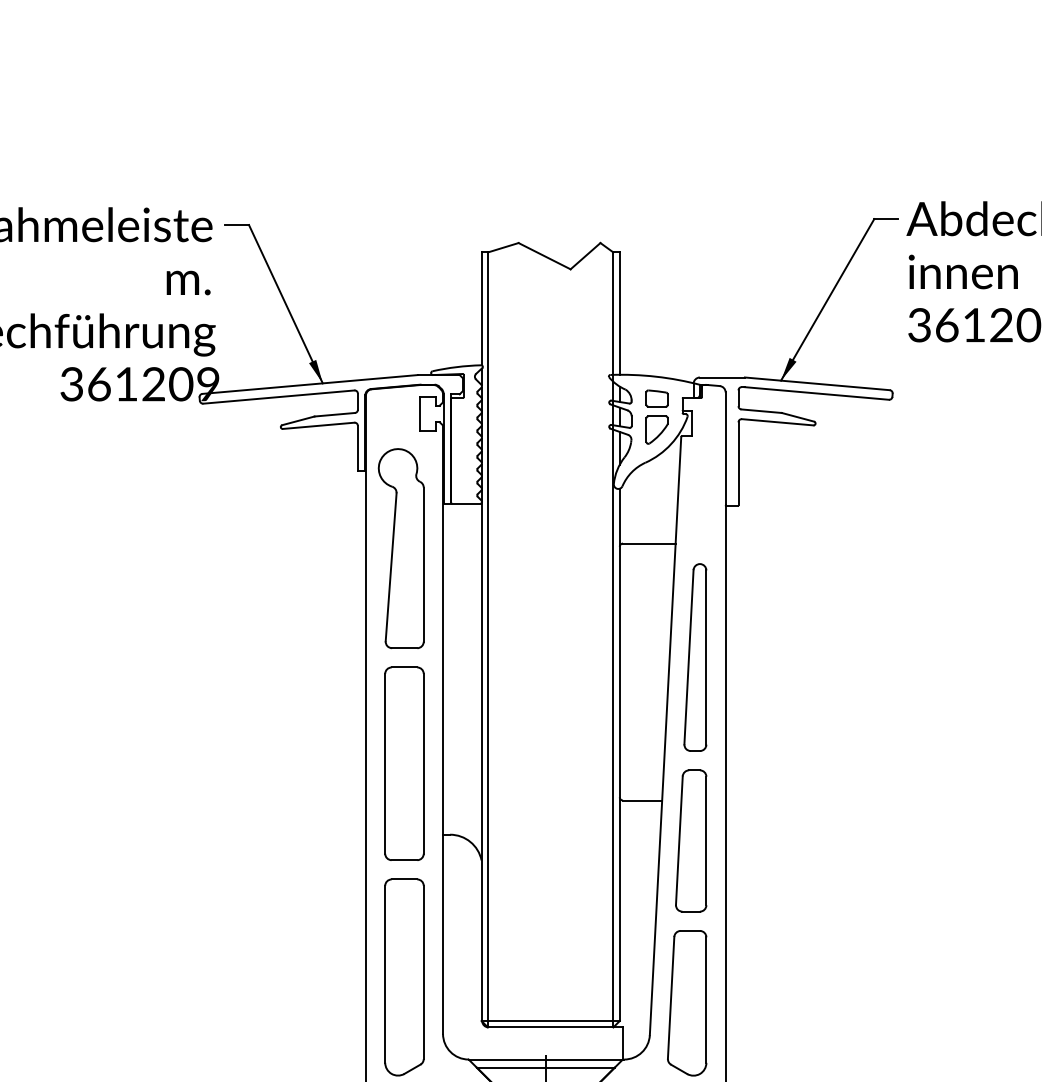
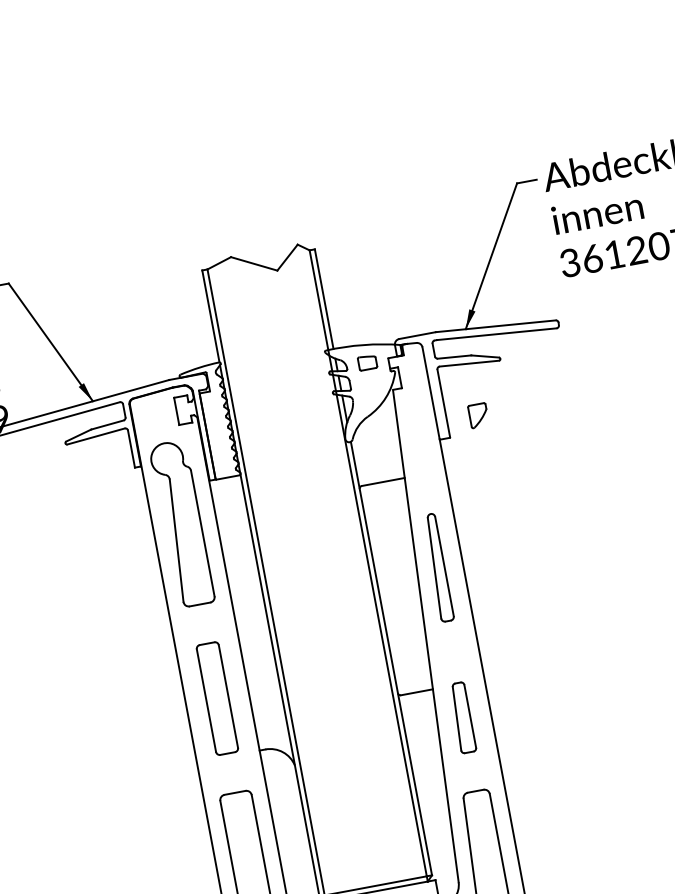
part: (656, 429) -> (478, 415), moved
part: (695, 657) -> (438, 567), size x0.7
part: (404, 763) -> (217, 698), size x0.7
part: (691, 840) -> (462, 717), size x0.6

